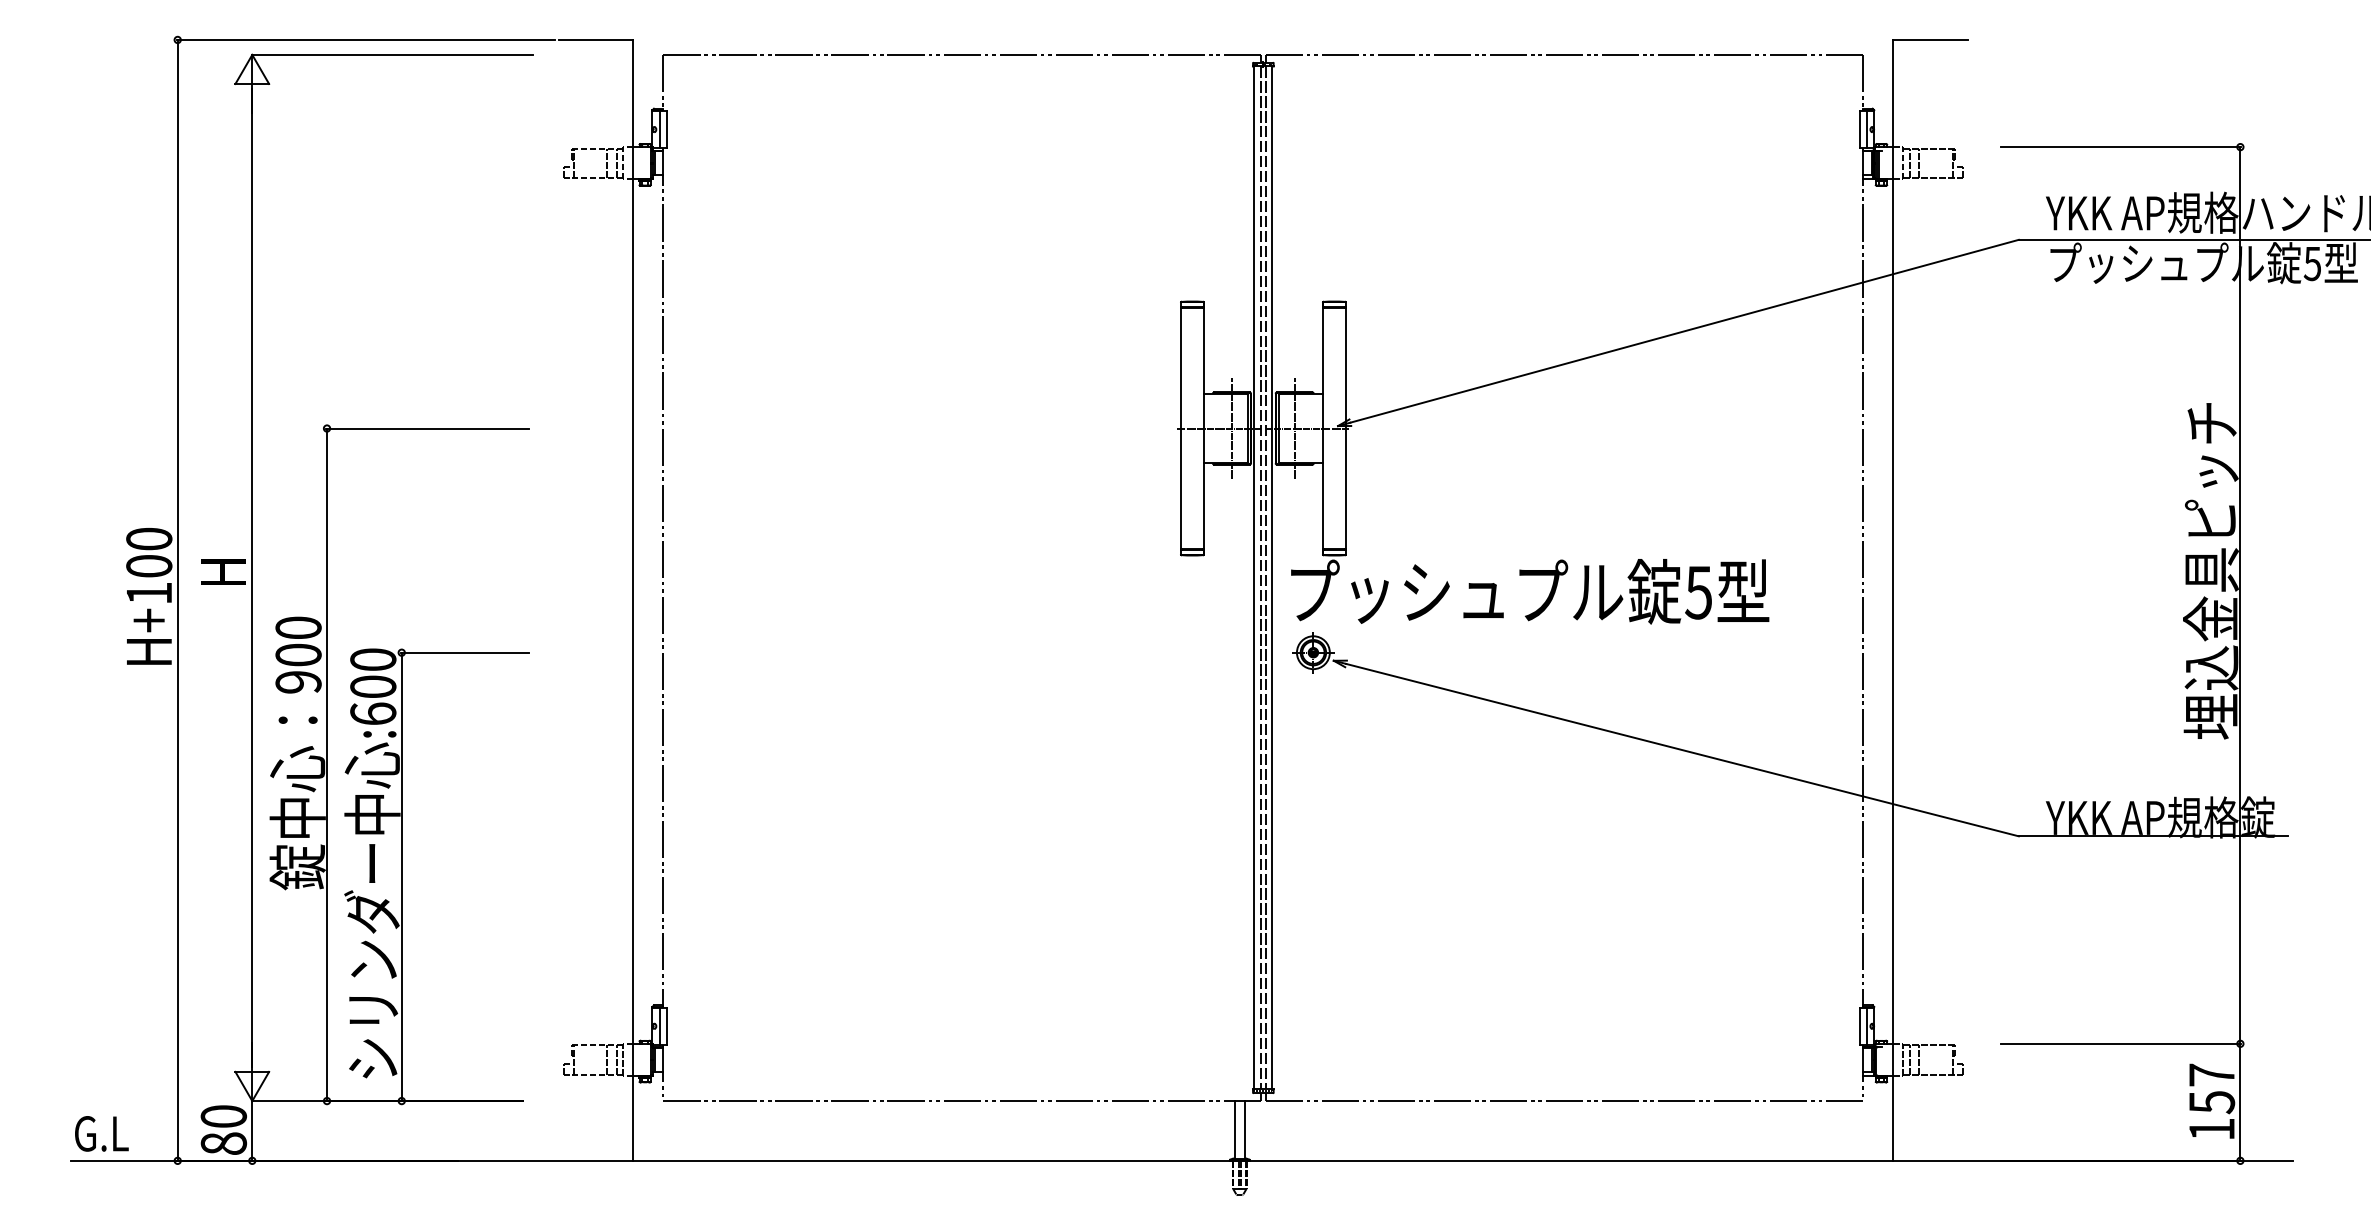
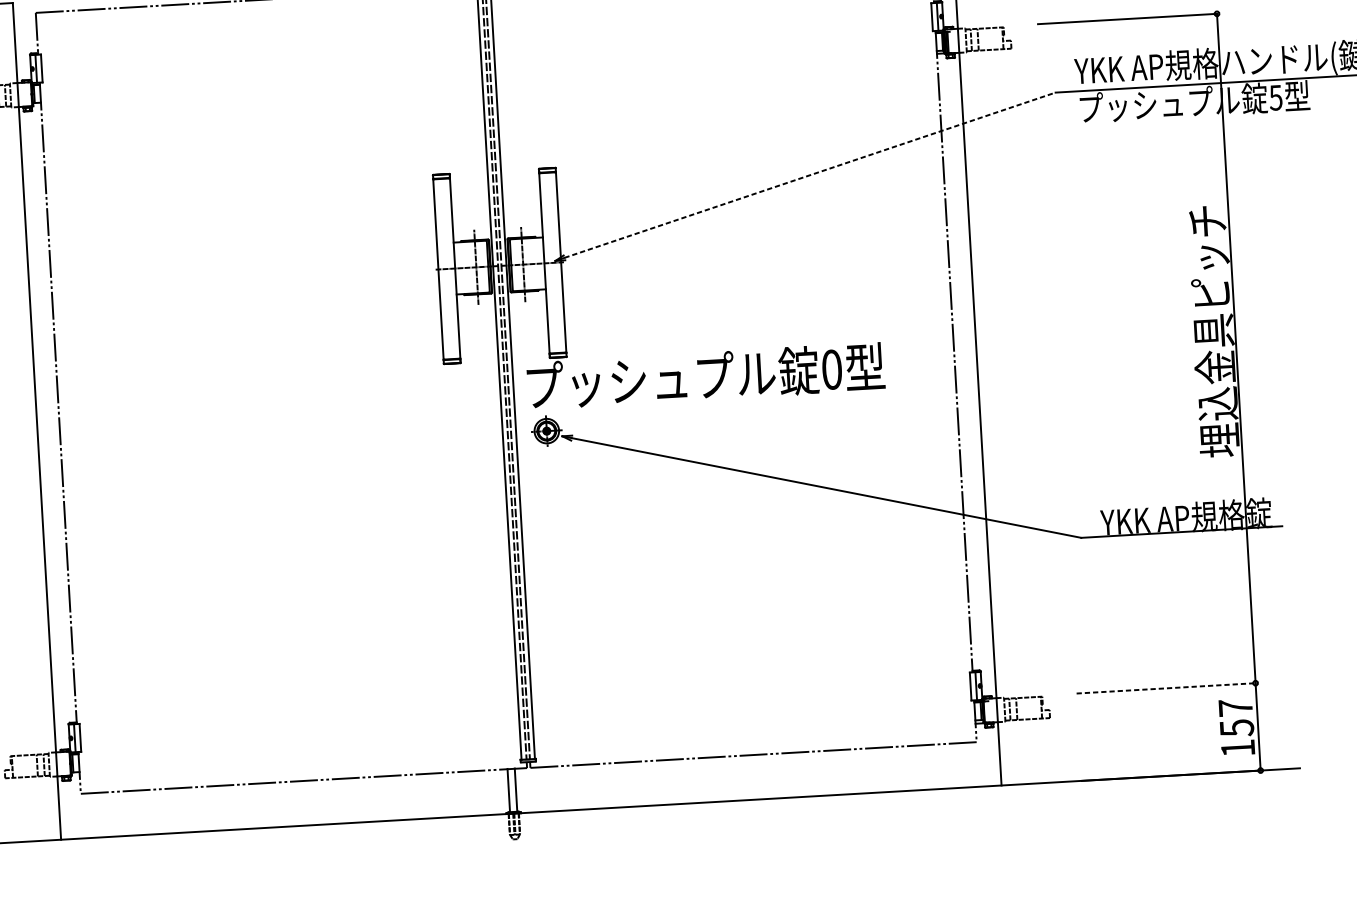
line: (1684, 331) -> (810, 175), solid -> dashed
text: (1698, 592) -> (831, 369), 5 -> 0
line: (2121, 1043) -> (1166, 688), solid -> dashed

